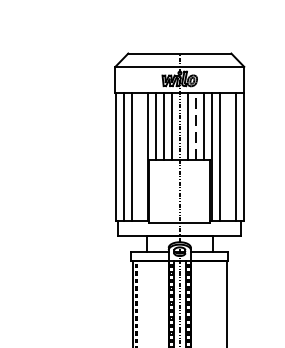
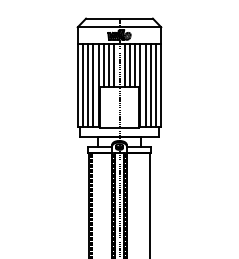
line: (195, 125) -> (129, 65), dashed -> solid
line: (139, 156) -> (93, 85), added
line: (227, 156) -> (150, 85), added

